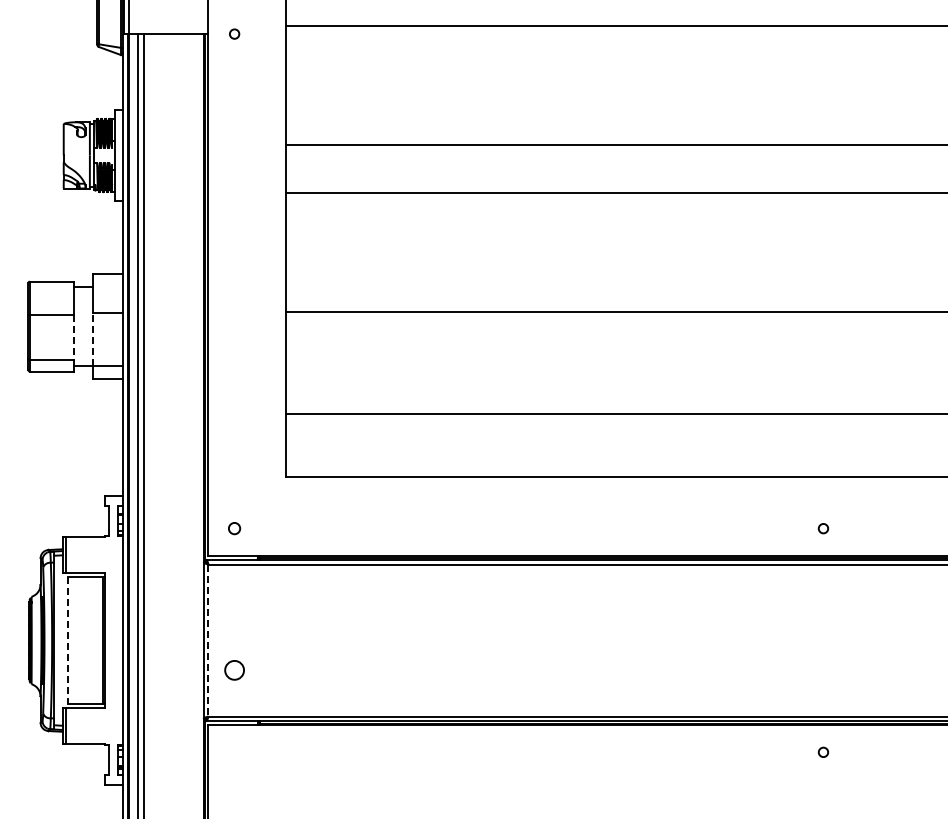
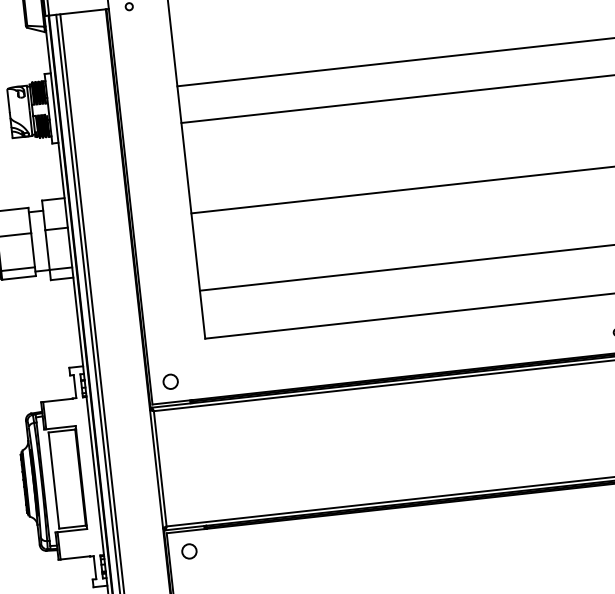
line: (74, 338) -> (33, 250), dashed -> solid
line: (93, 338) -> (47, 249), dashed -> solid
circle: (234, 528) -> (170, 381), size x1.67
line: (68, 641) -> (54, 481), dashed -> solid
line: (208, 641) -> (160, 469), dashed -> solid
circle: (234, 670) -> (189, 551), moved

